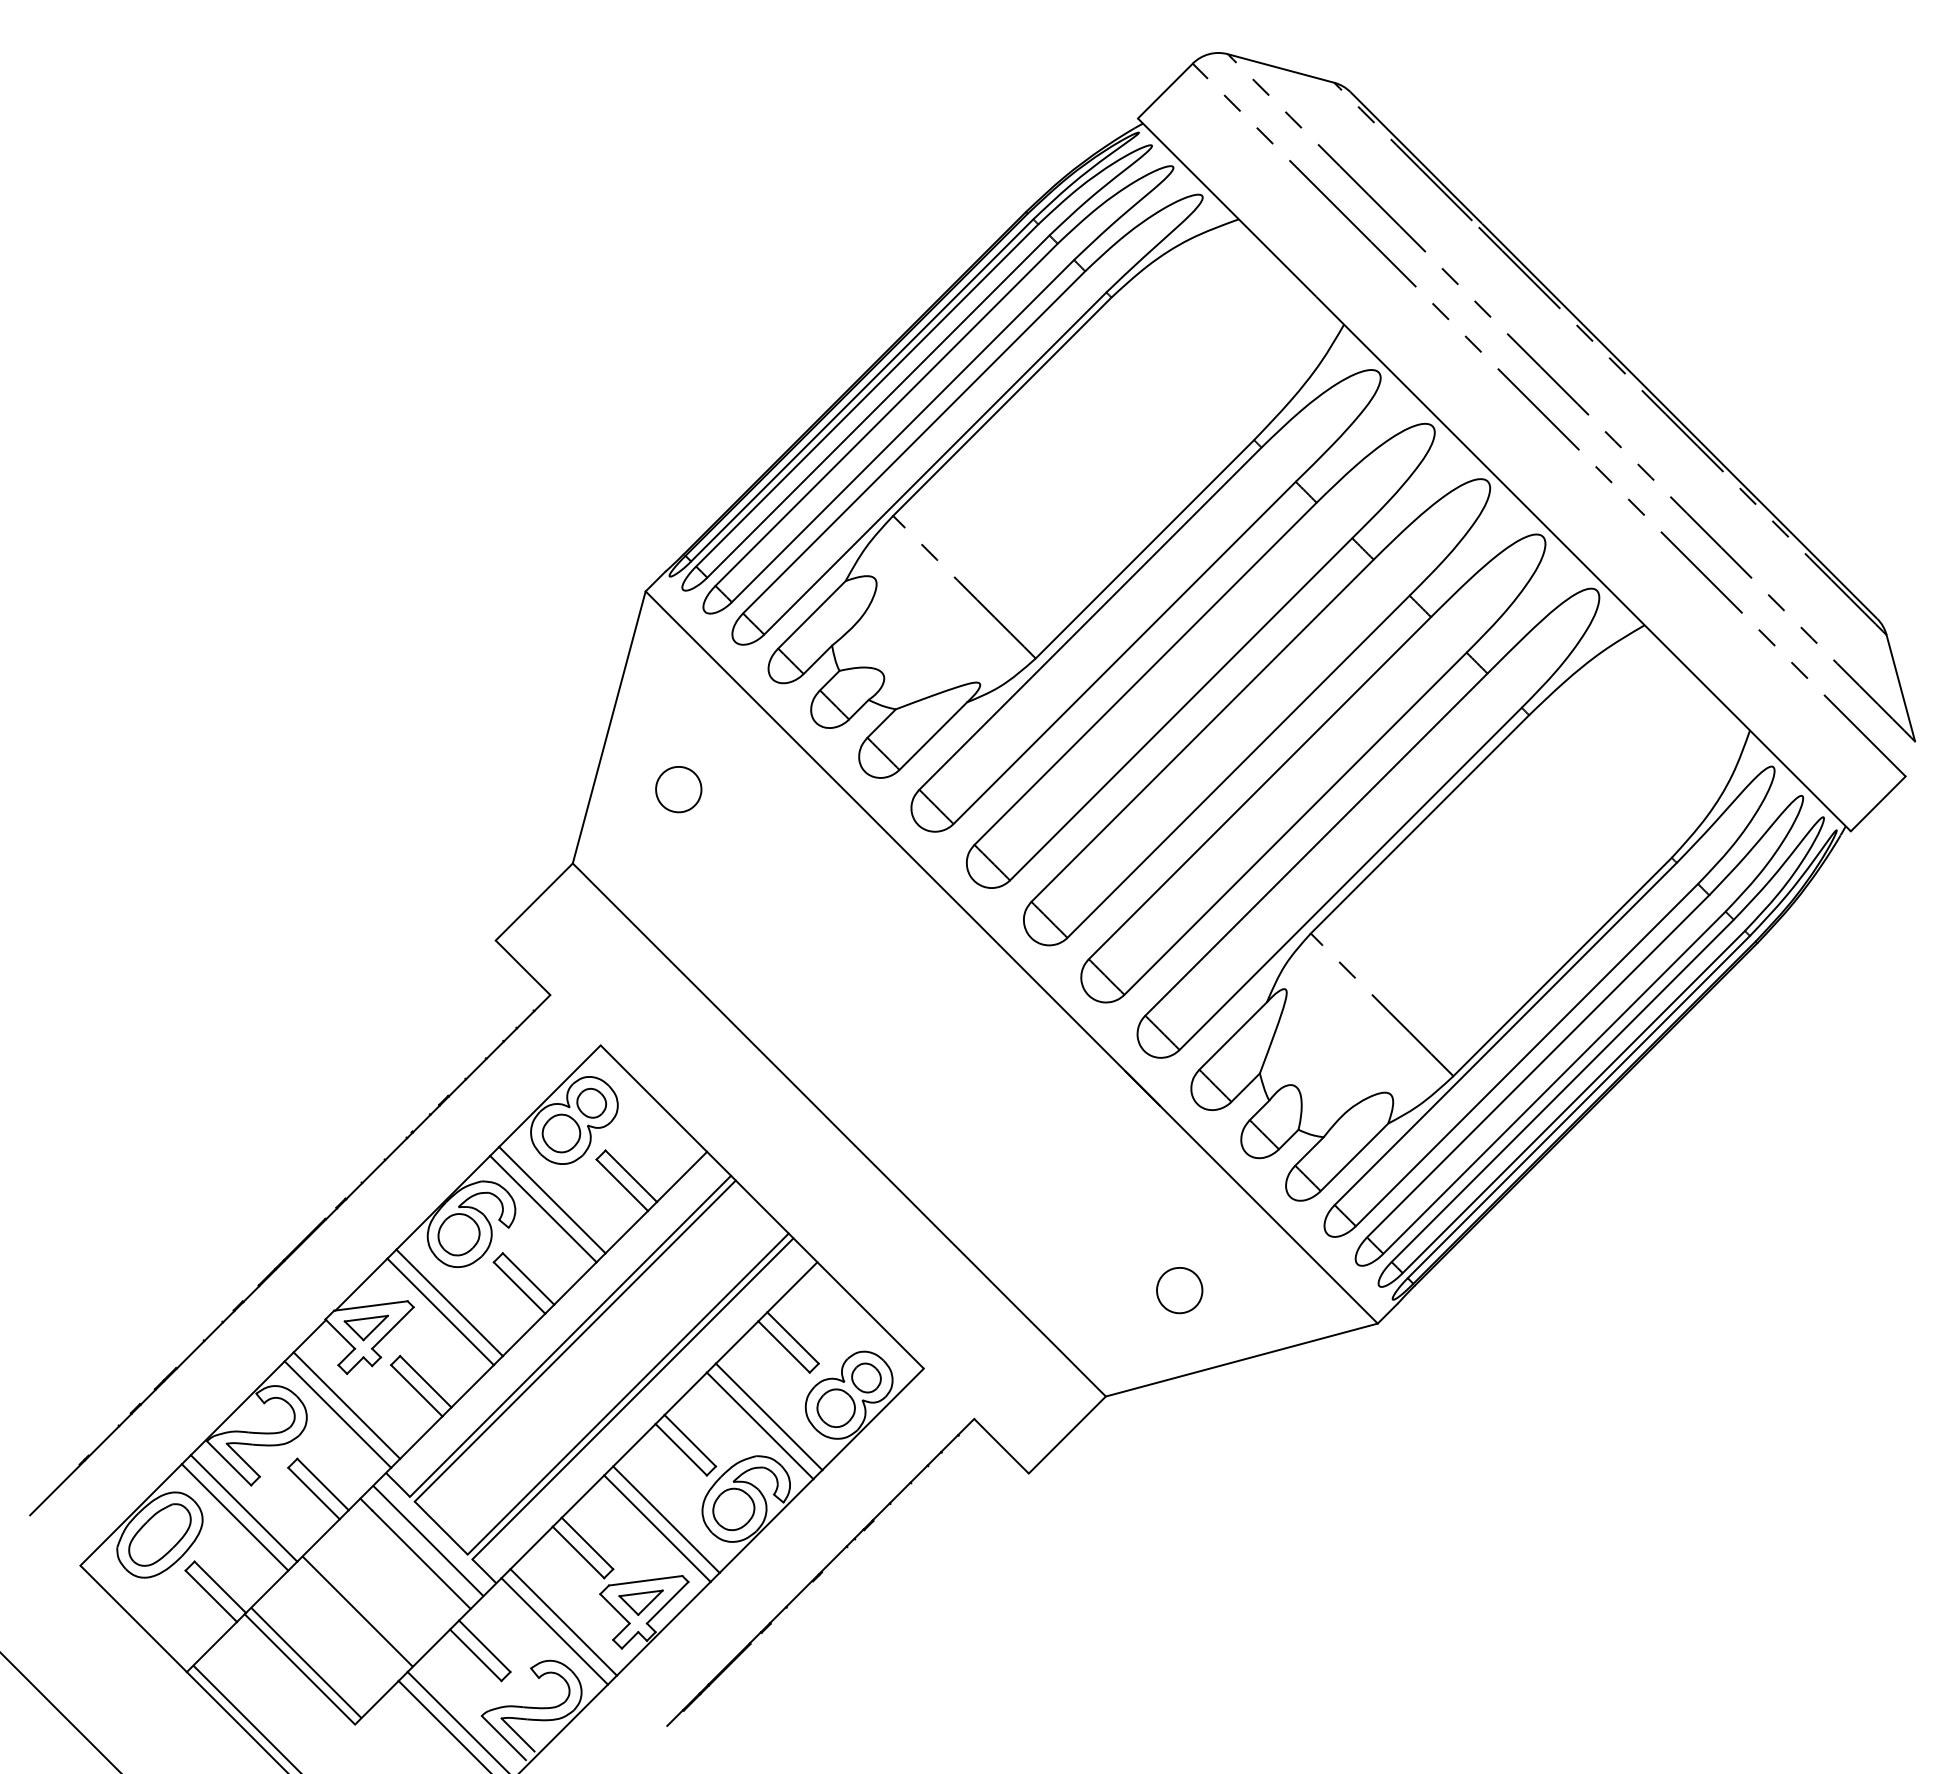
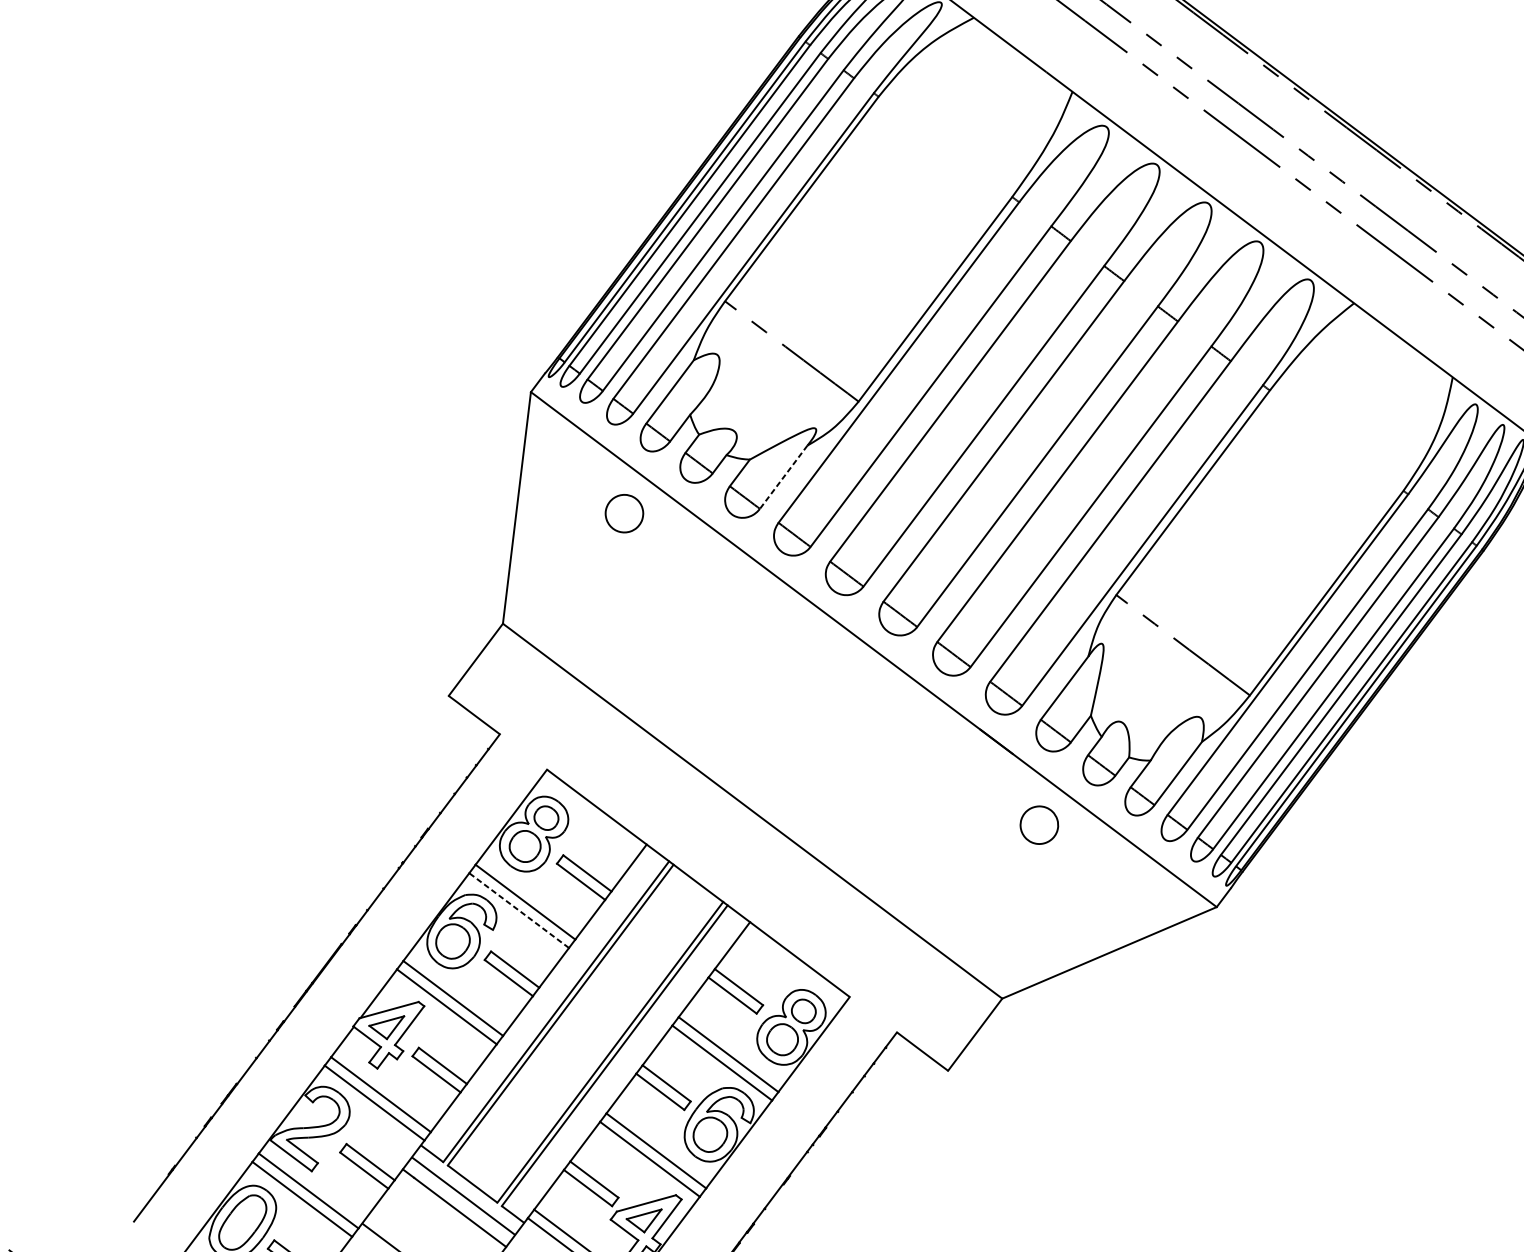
line: (933, 736) -> (783, 477), solid -> dashed
part: (678, 789) -> (624, 513), moved
line: (543, 1208) -> (519, 910), solid -> dashed
part: (1179, 1290) -> (1039, 825), moved

